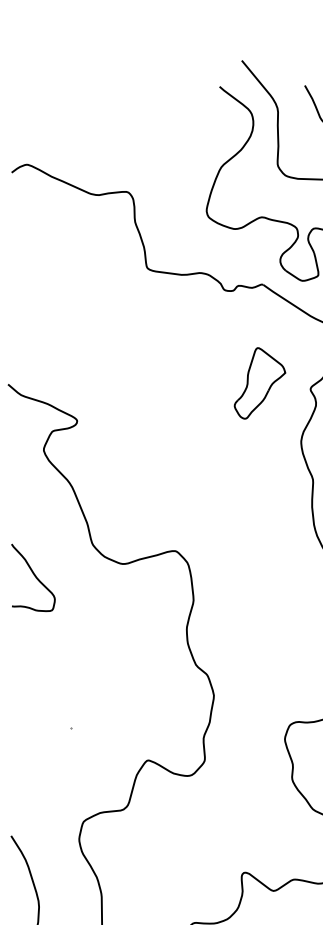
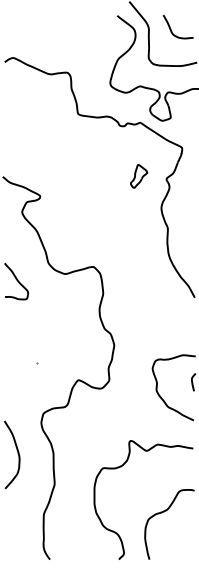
part: (258, 383) -> (138, 176), size x0.6

